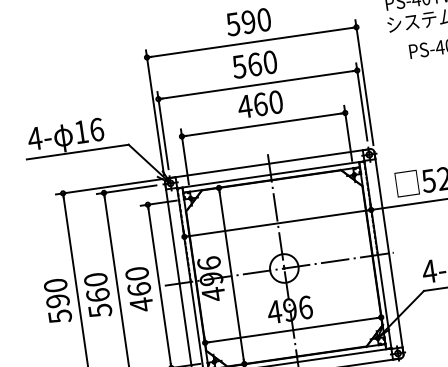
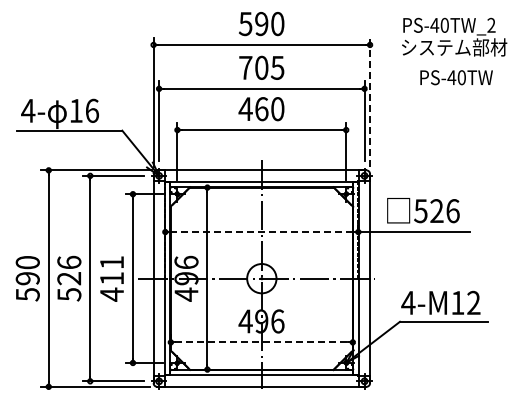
text: (254, 64) -> (261, 67), 560 -> 705
line: (364, 82) -> (370, 102), solid -> dashed
line: (278, 223) -> (262, 232), solid -> dashed
text: (138, 281) -> (112, 270), 460 -> 411
text: (97, 287) -> (69, 270), 560 -> 526
line: (292, 330) -> (261, 342), solid -> dashed

